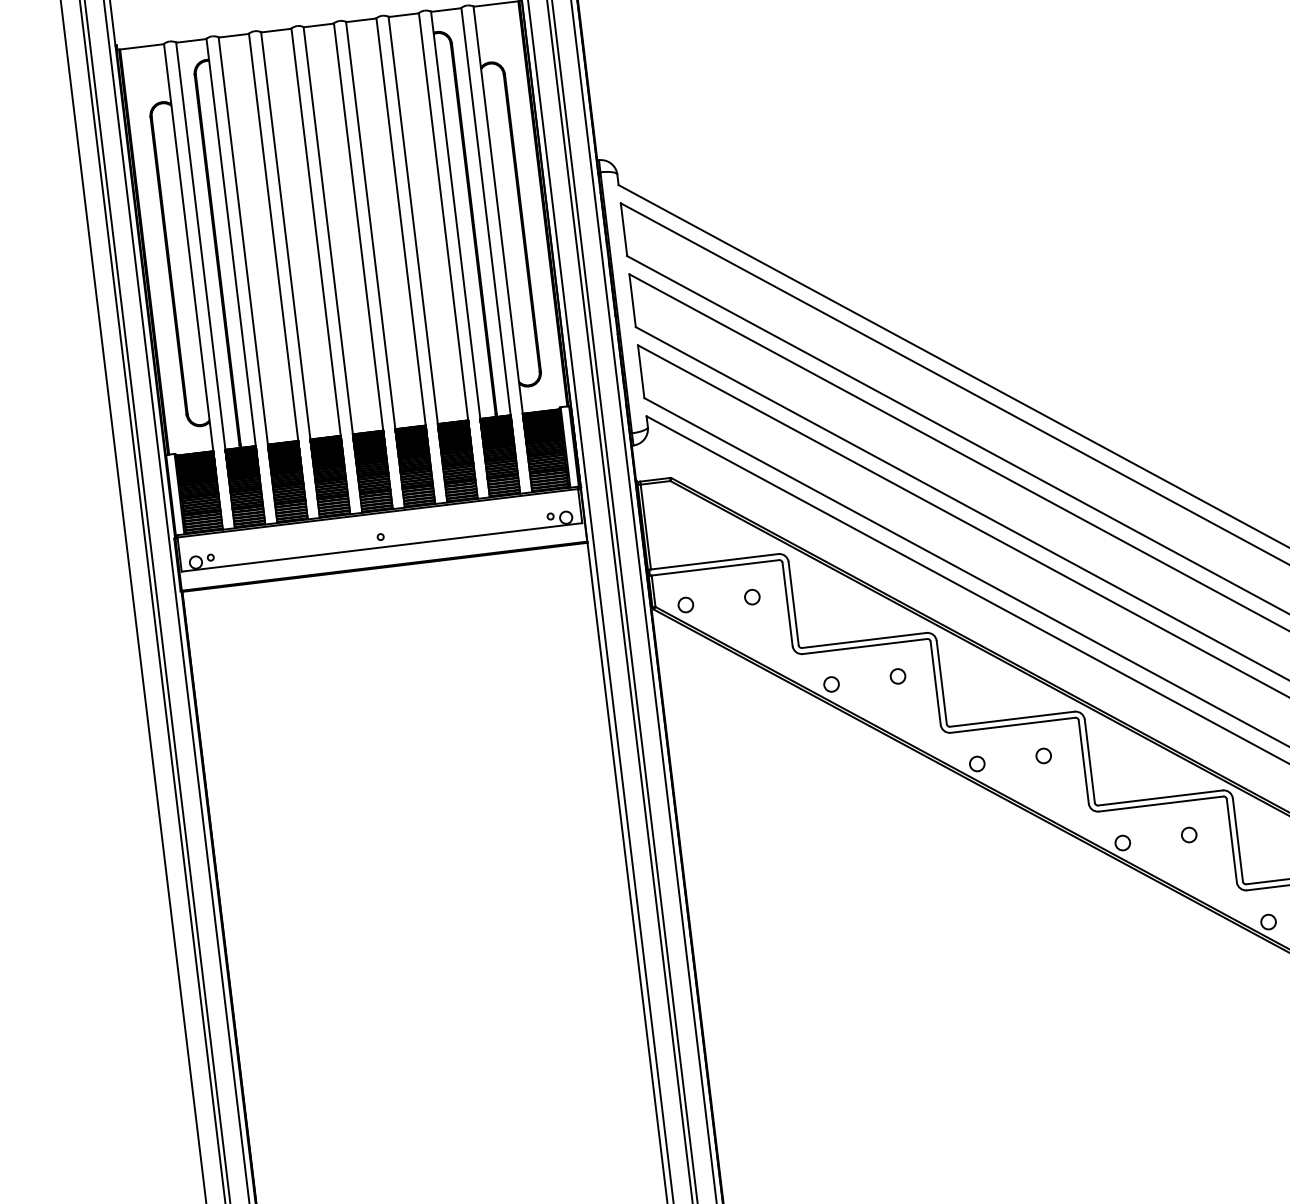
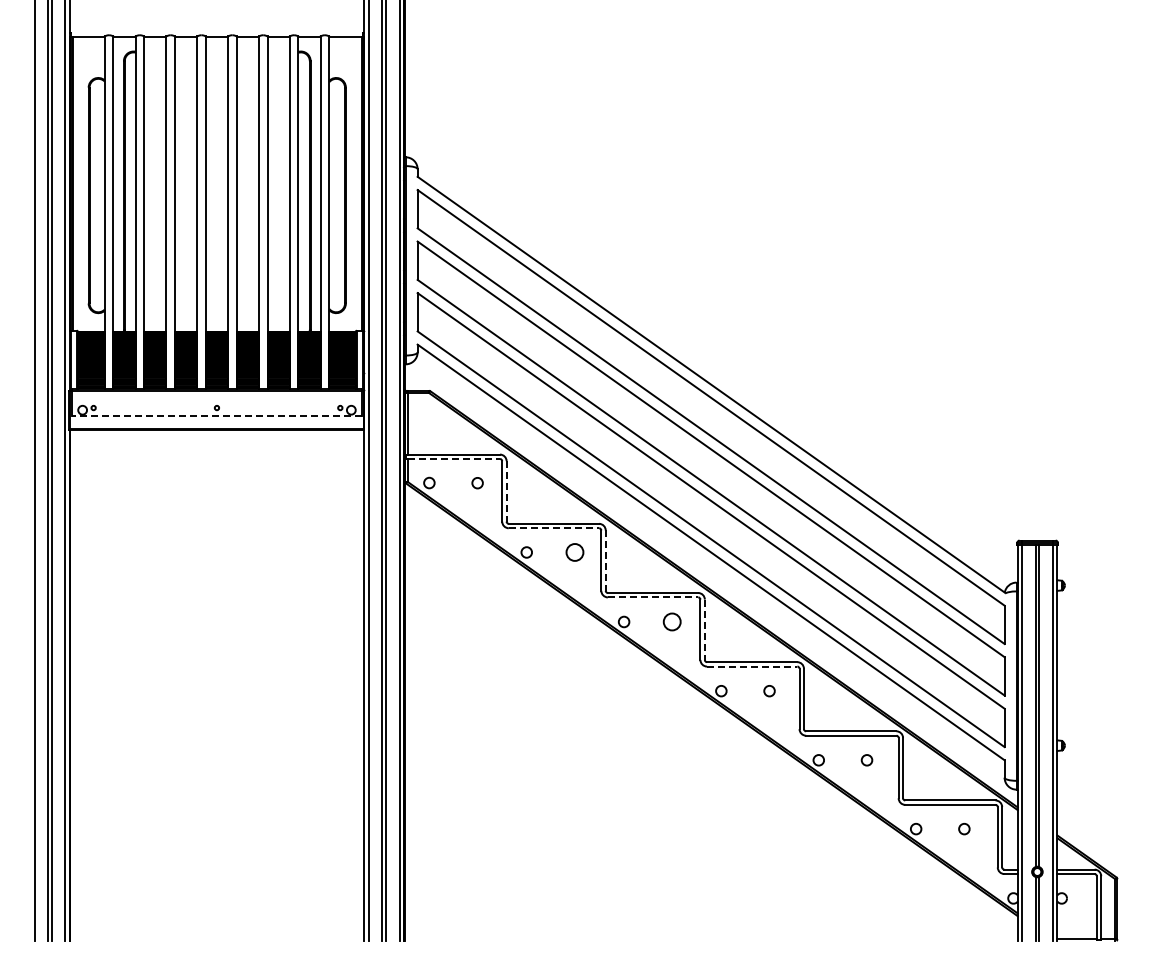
line: (381, 547) -> (216, 415), solid -> dashed
line: (716, 568) -> (454, 459), solid -> dashed
line: (793, 603) -> (506, 491), solid -> dashed
line: (865, 646) -> (554, 528), solid -> dashed
circle: (897, 676) -> (574, 552), size x1.6
line: (941, 683) -> (605, 561), solid -> dashed
line: (1013, 725) -> (653, 597), solid -> dashed
circle: (1043, 755) -> (672, 621), size x1.6
line: (1089, 762) -> (704, 630), solid -> dashed
line: (1161, 803) -> (752, 666), solid -> dashed

